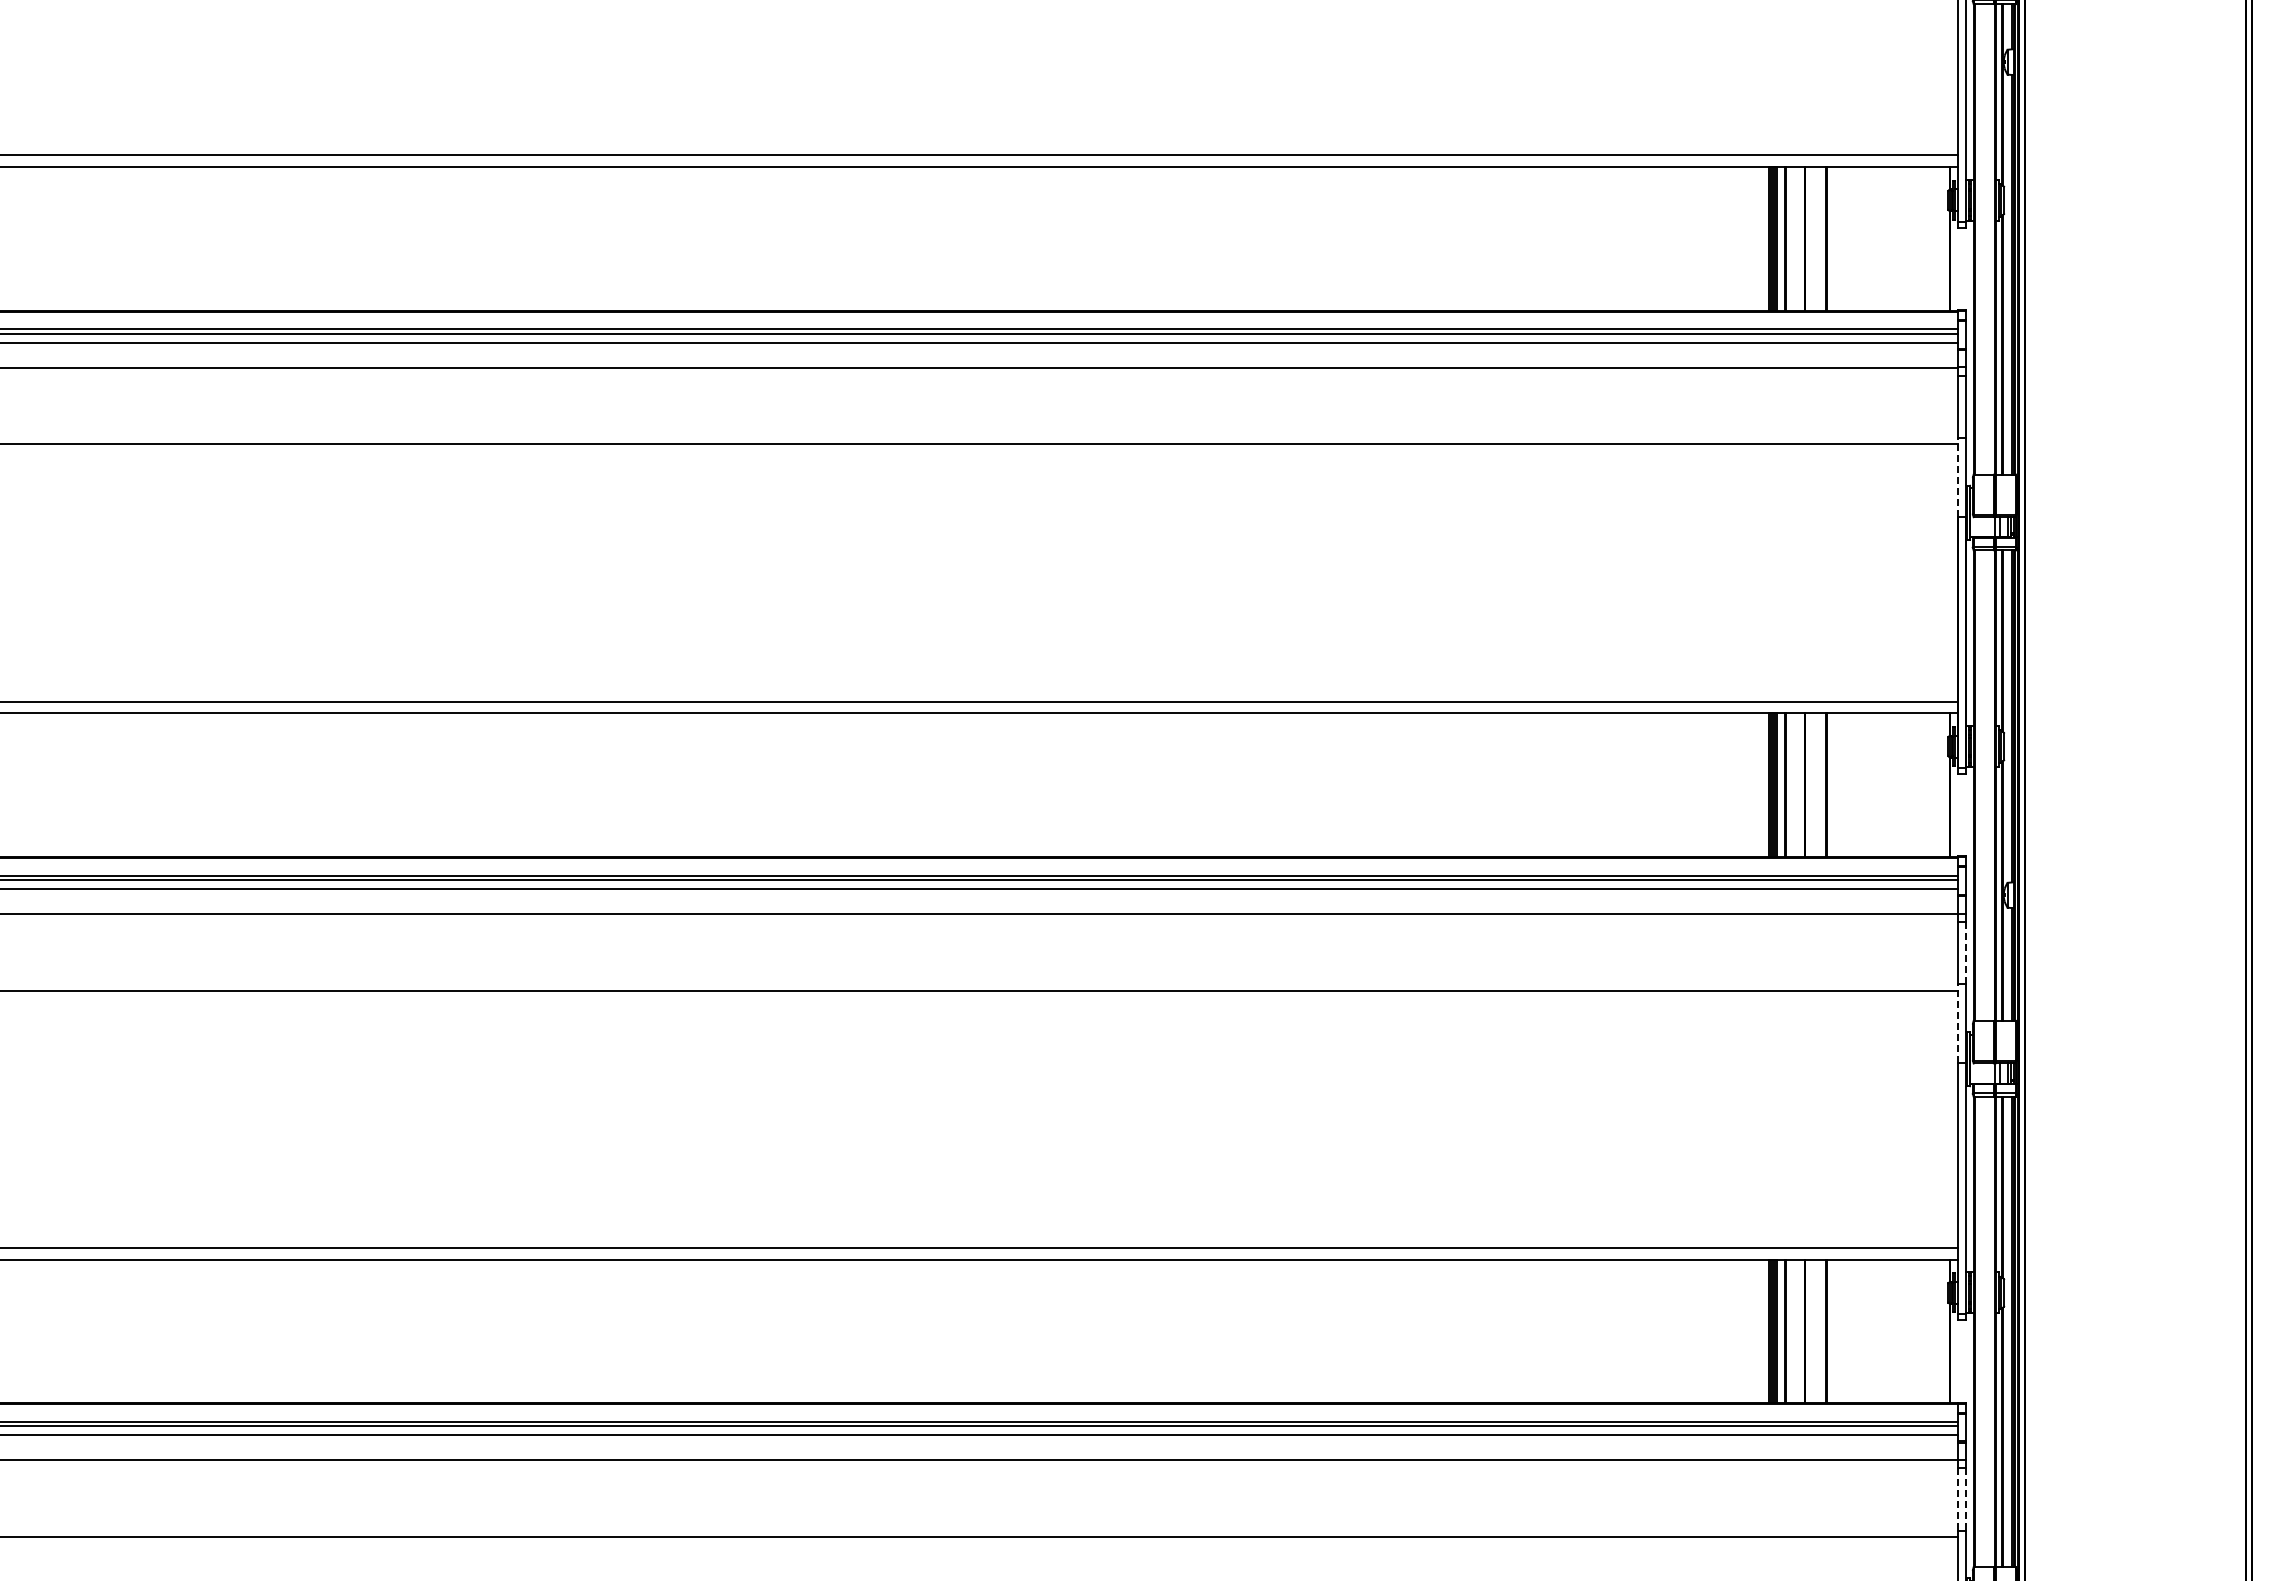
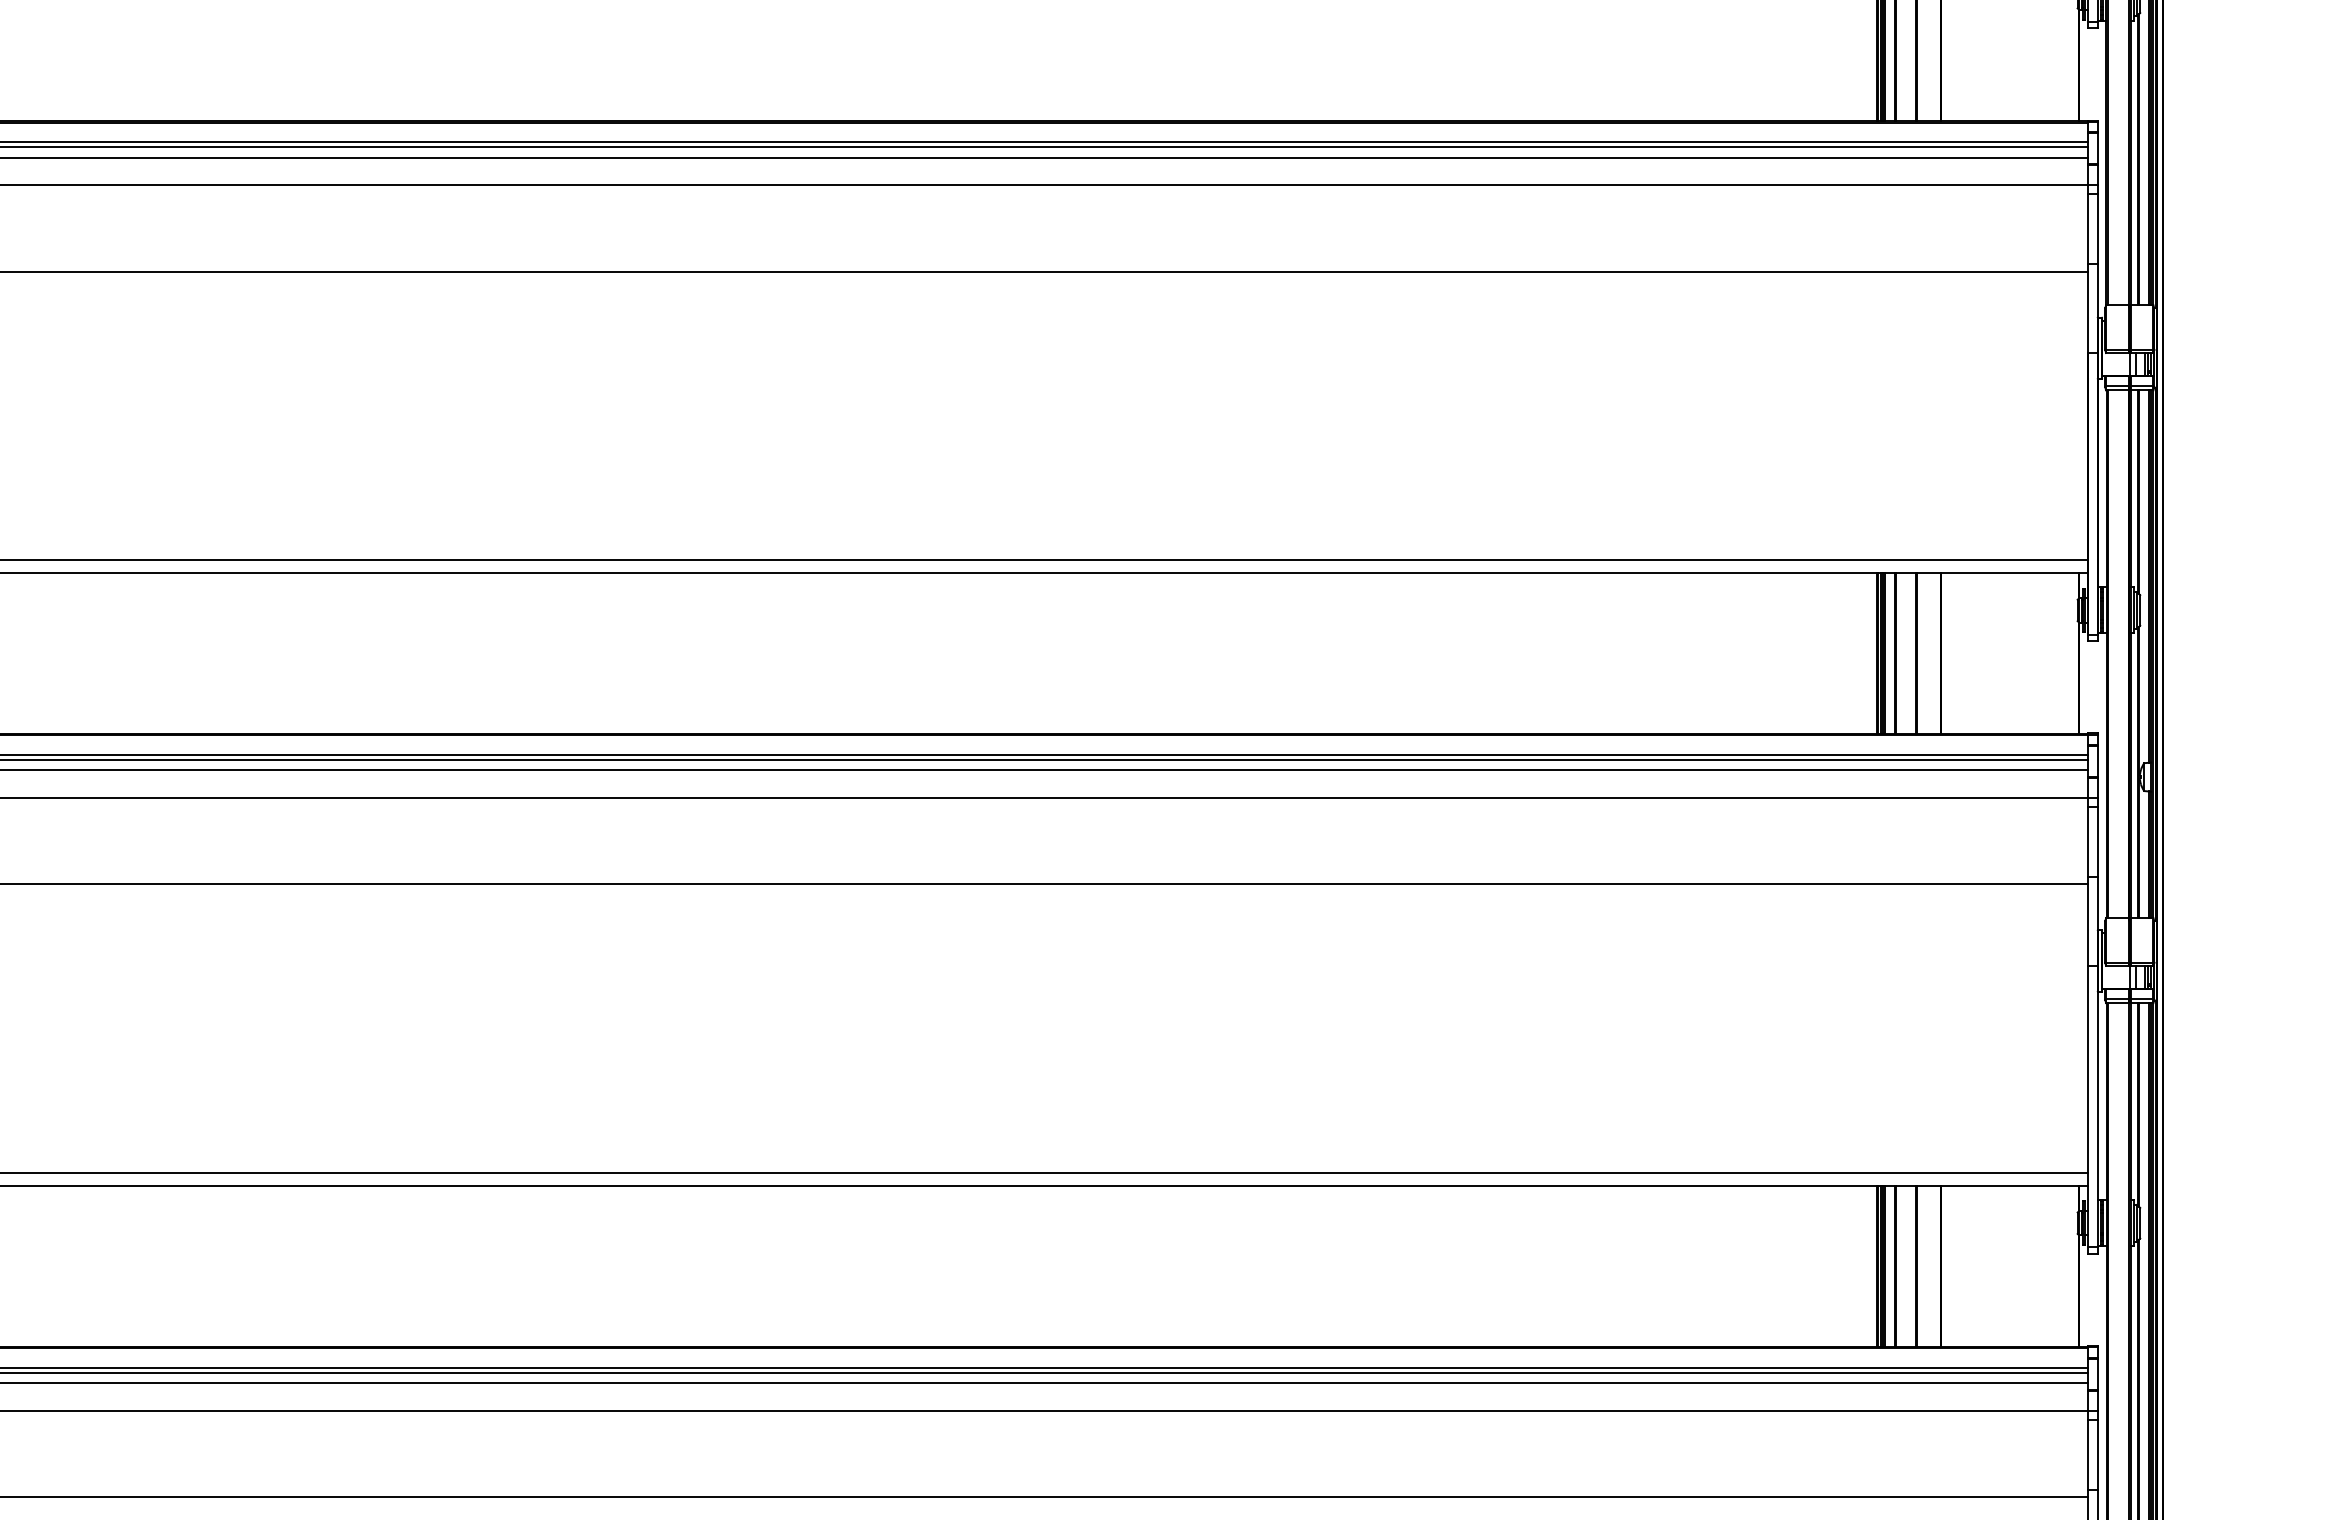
line: (1957, 476) -> (2087, 307), dashed -> solid
line: (1966, 953) -> (2098, 842), dashed -> solid
line: (1957, 1023) -> (2087, 920), dashed -> solid
line: (1957, 1499) -> (2087, 1454), dashed -> solid
line: (1966, 1499) -> (2098, 1454), dashed -> solid

